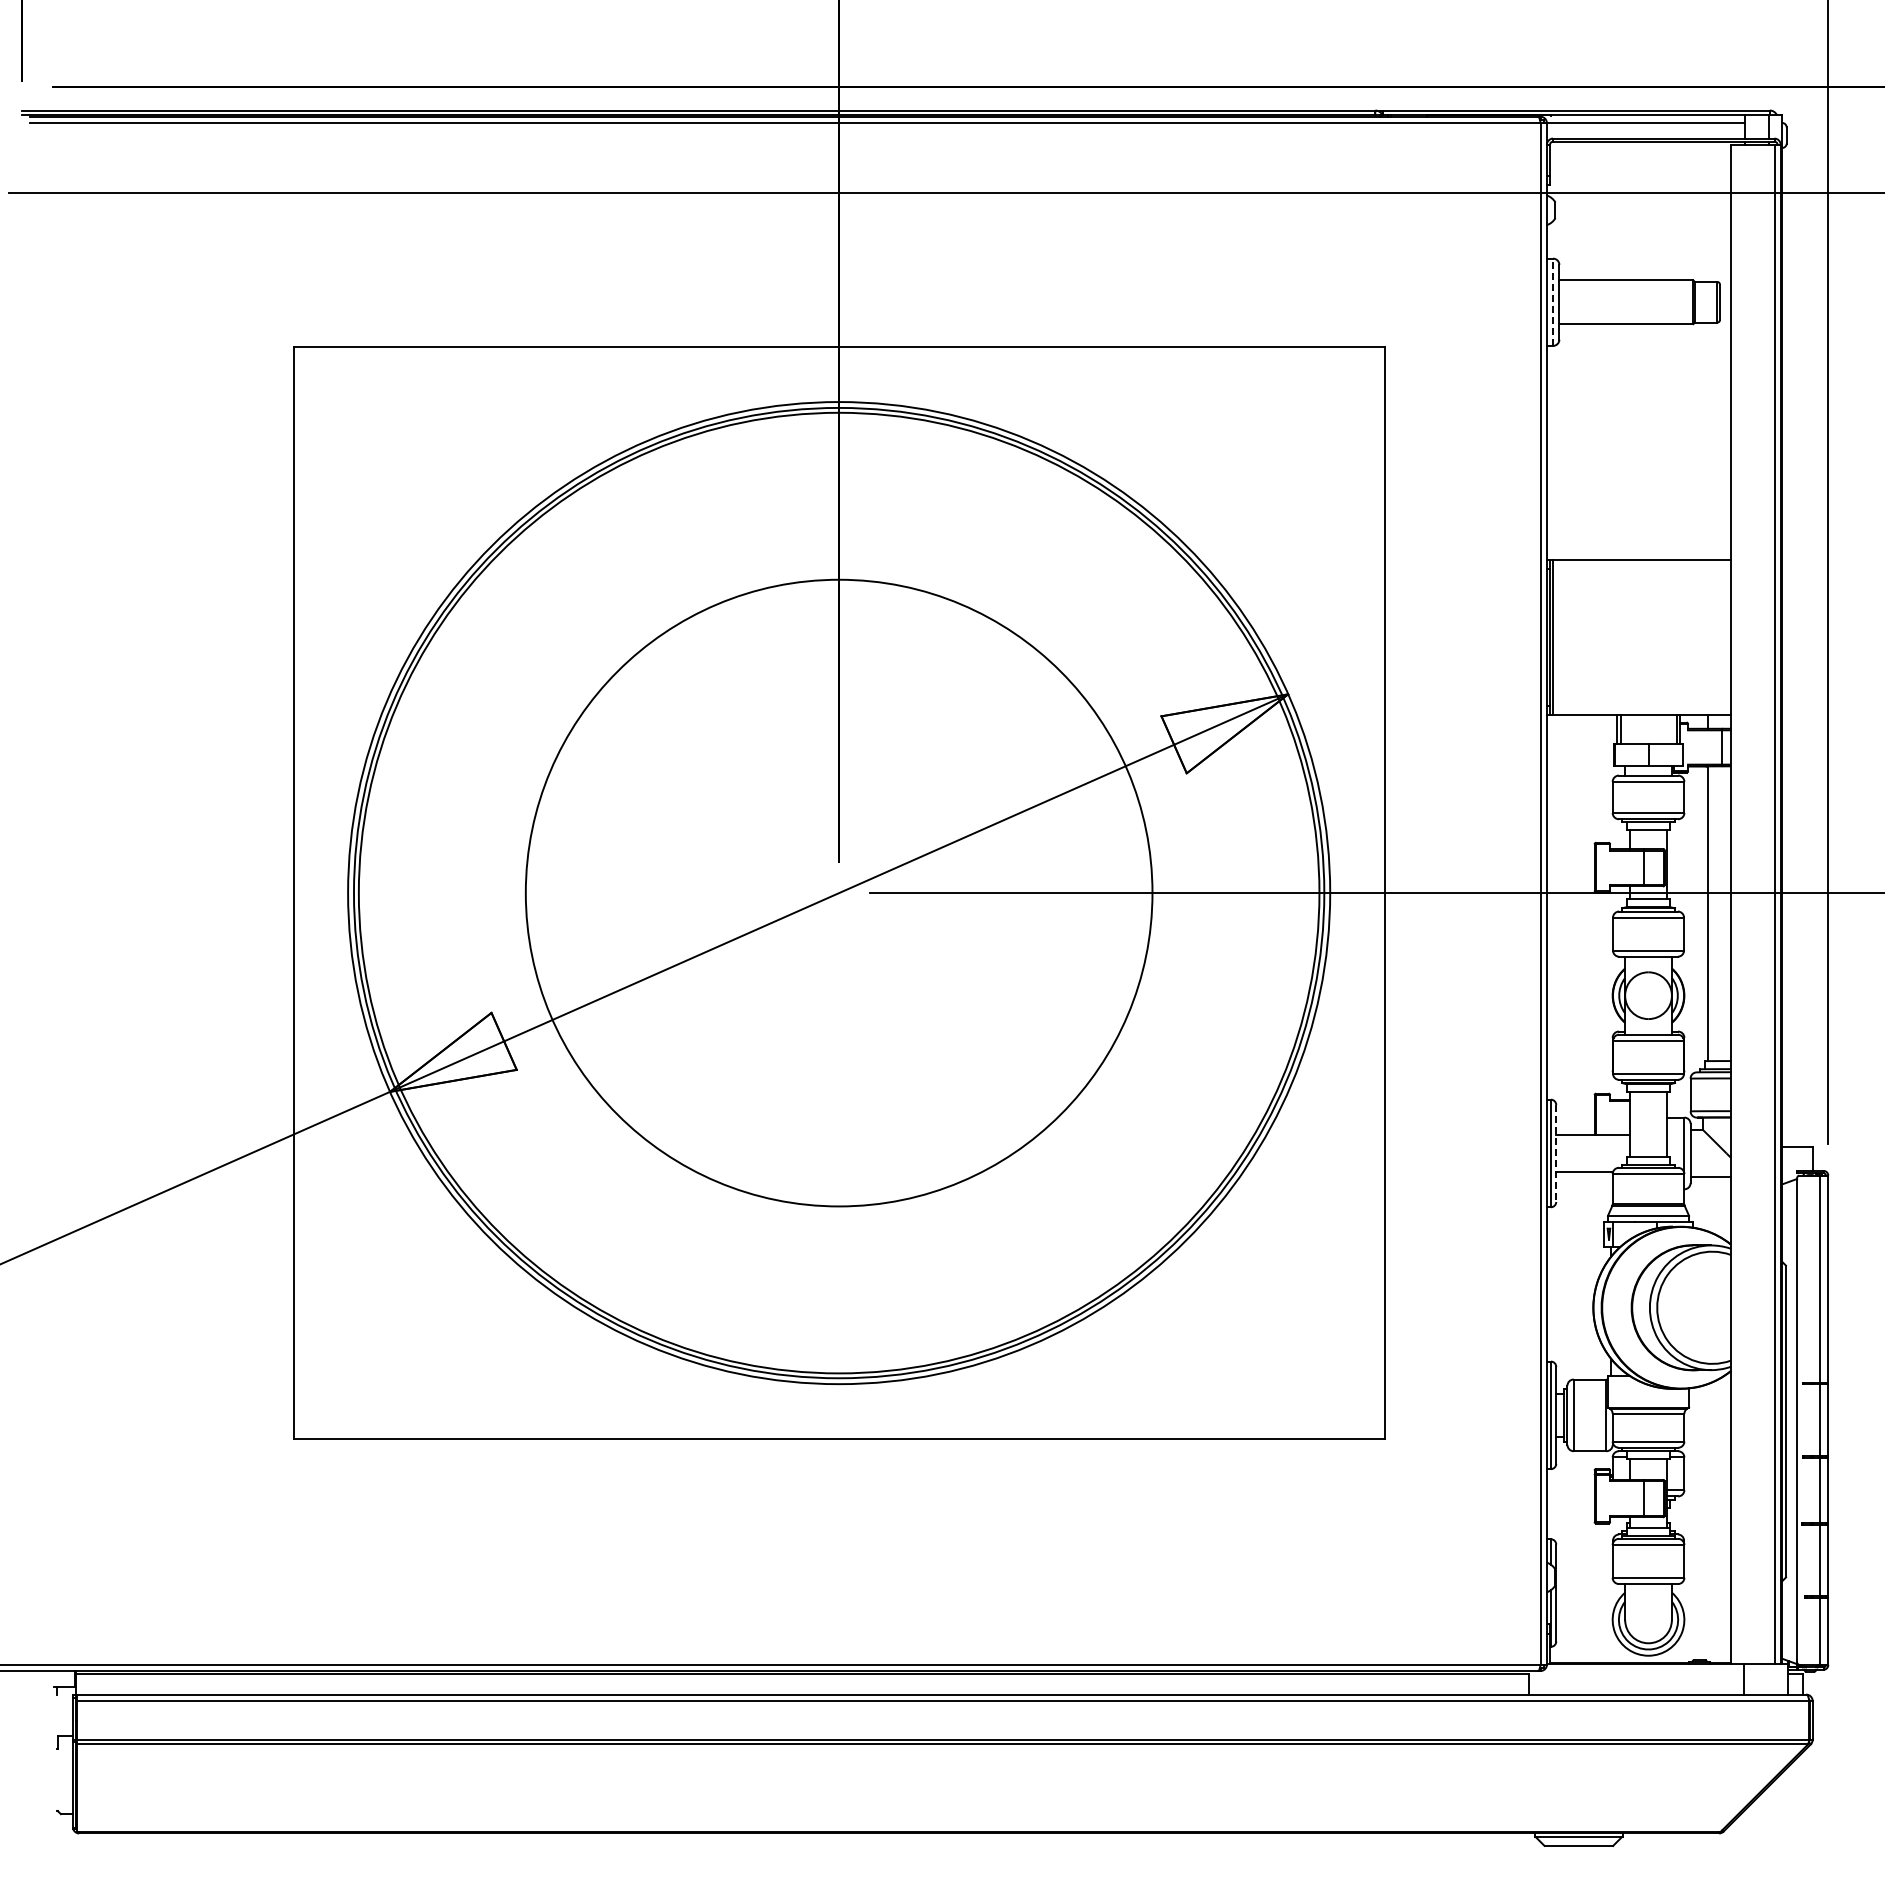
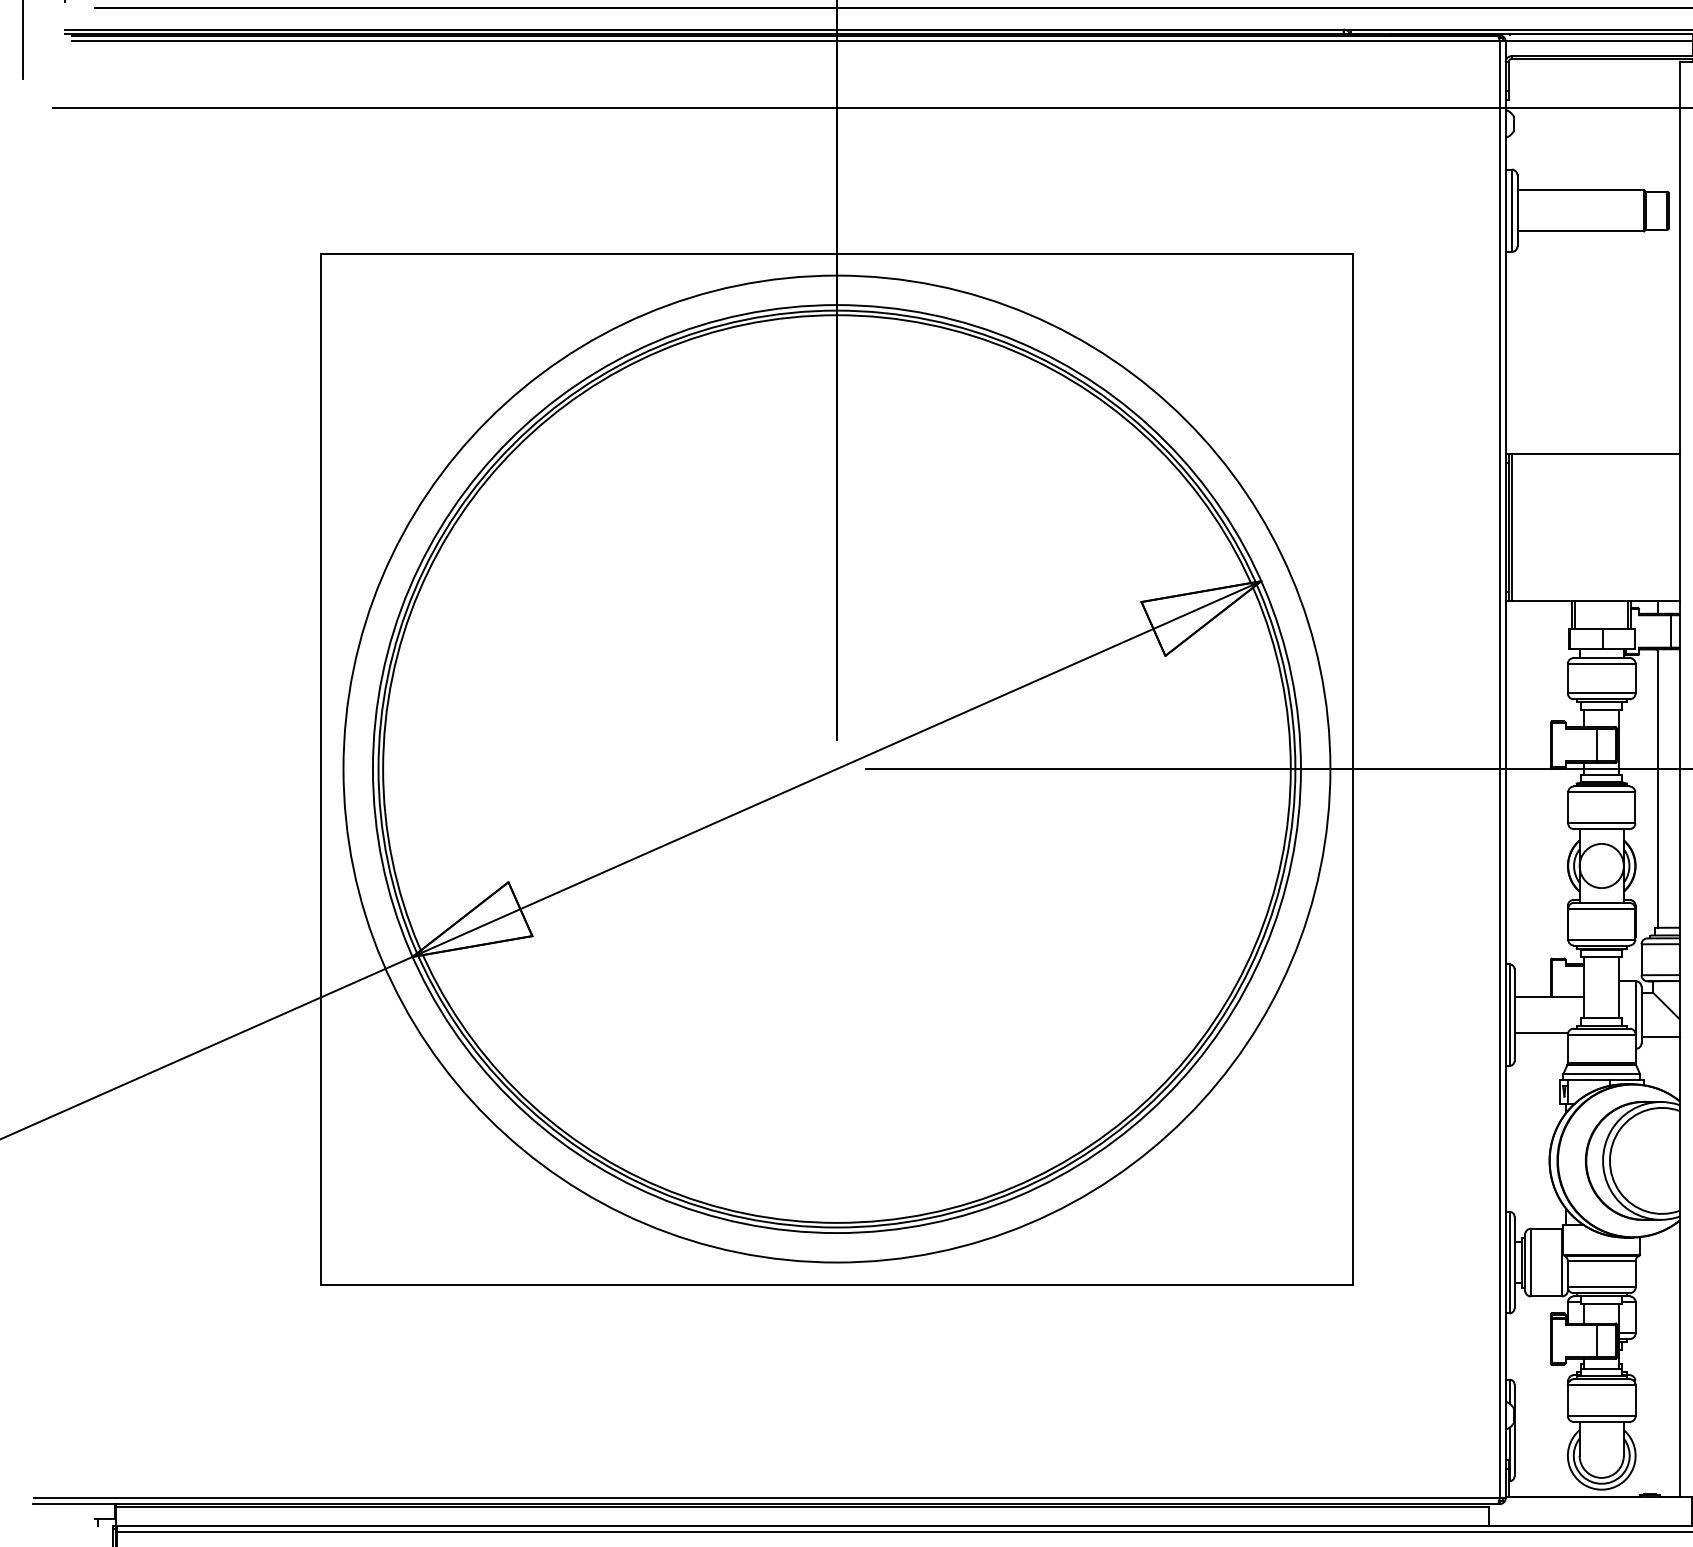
line: (1553, 302) -> (1511, 211), dashed -> solid
circle: (838, 892) -> (836, 768), size x1.67
line: (1556, 1153) -> (1514, 1015), dashed -> solid

